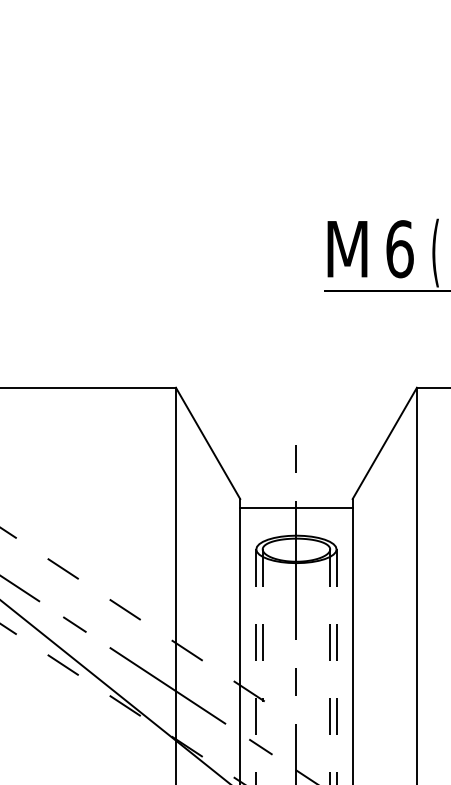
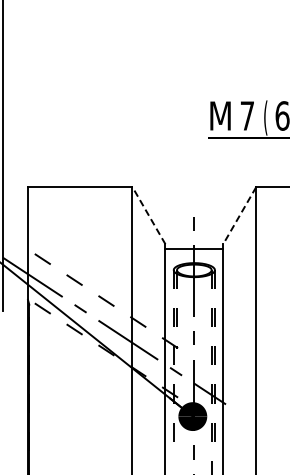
text: (399, 248) -> (247, 115), 6 -> 7
line: (207, 442) -> (148, 215), solid -> dashed
line: (384, 442) -> (239, 215), solid -> dashed

